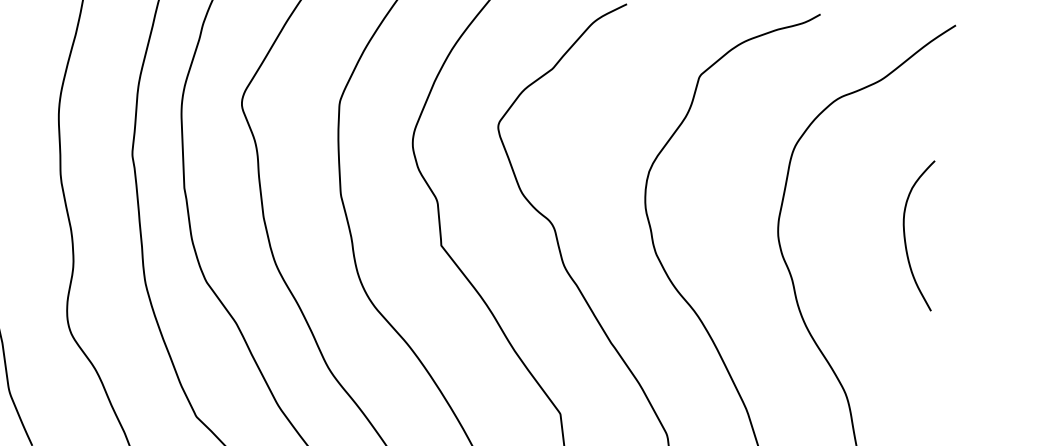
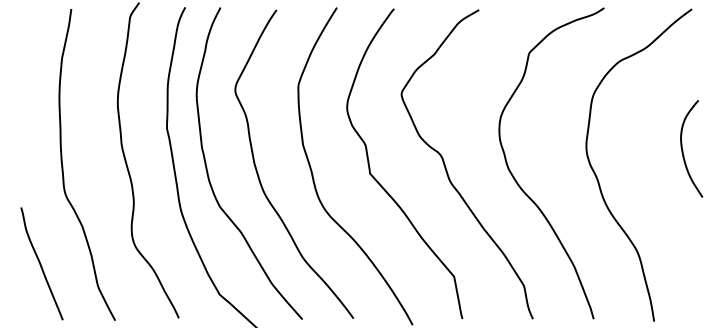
curve: (906, 236) -> (683, 150), moved

